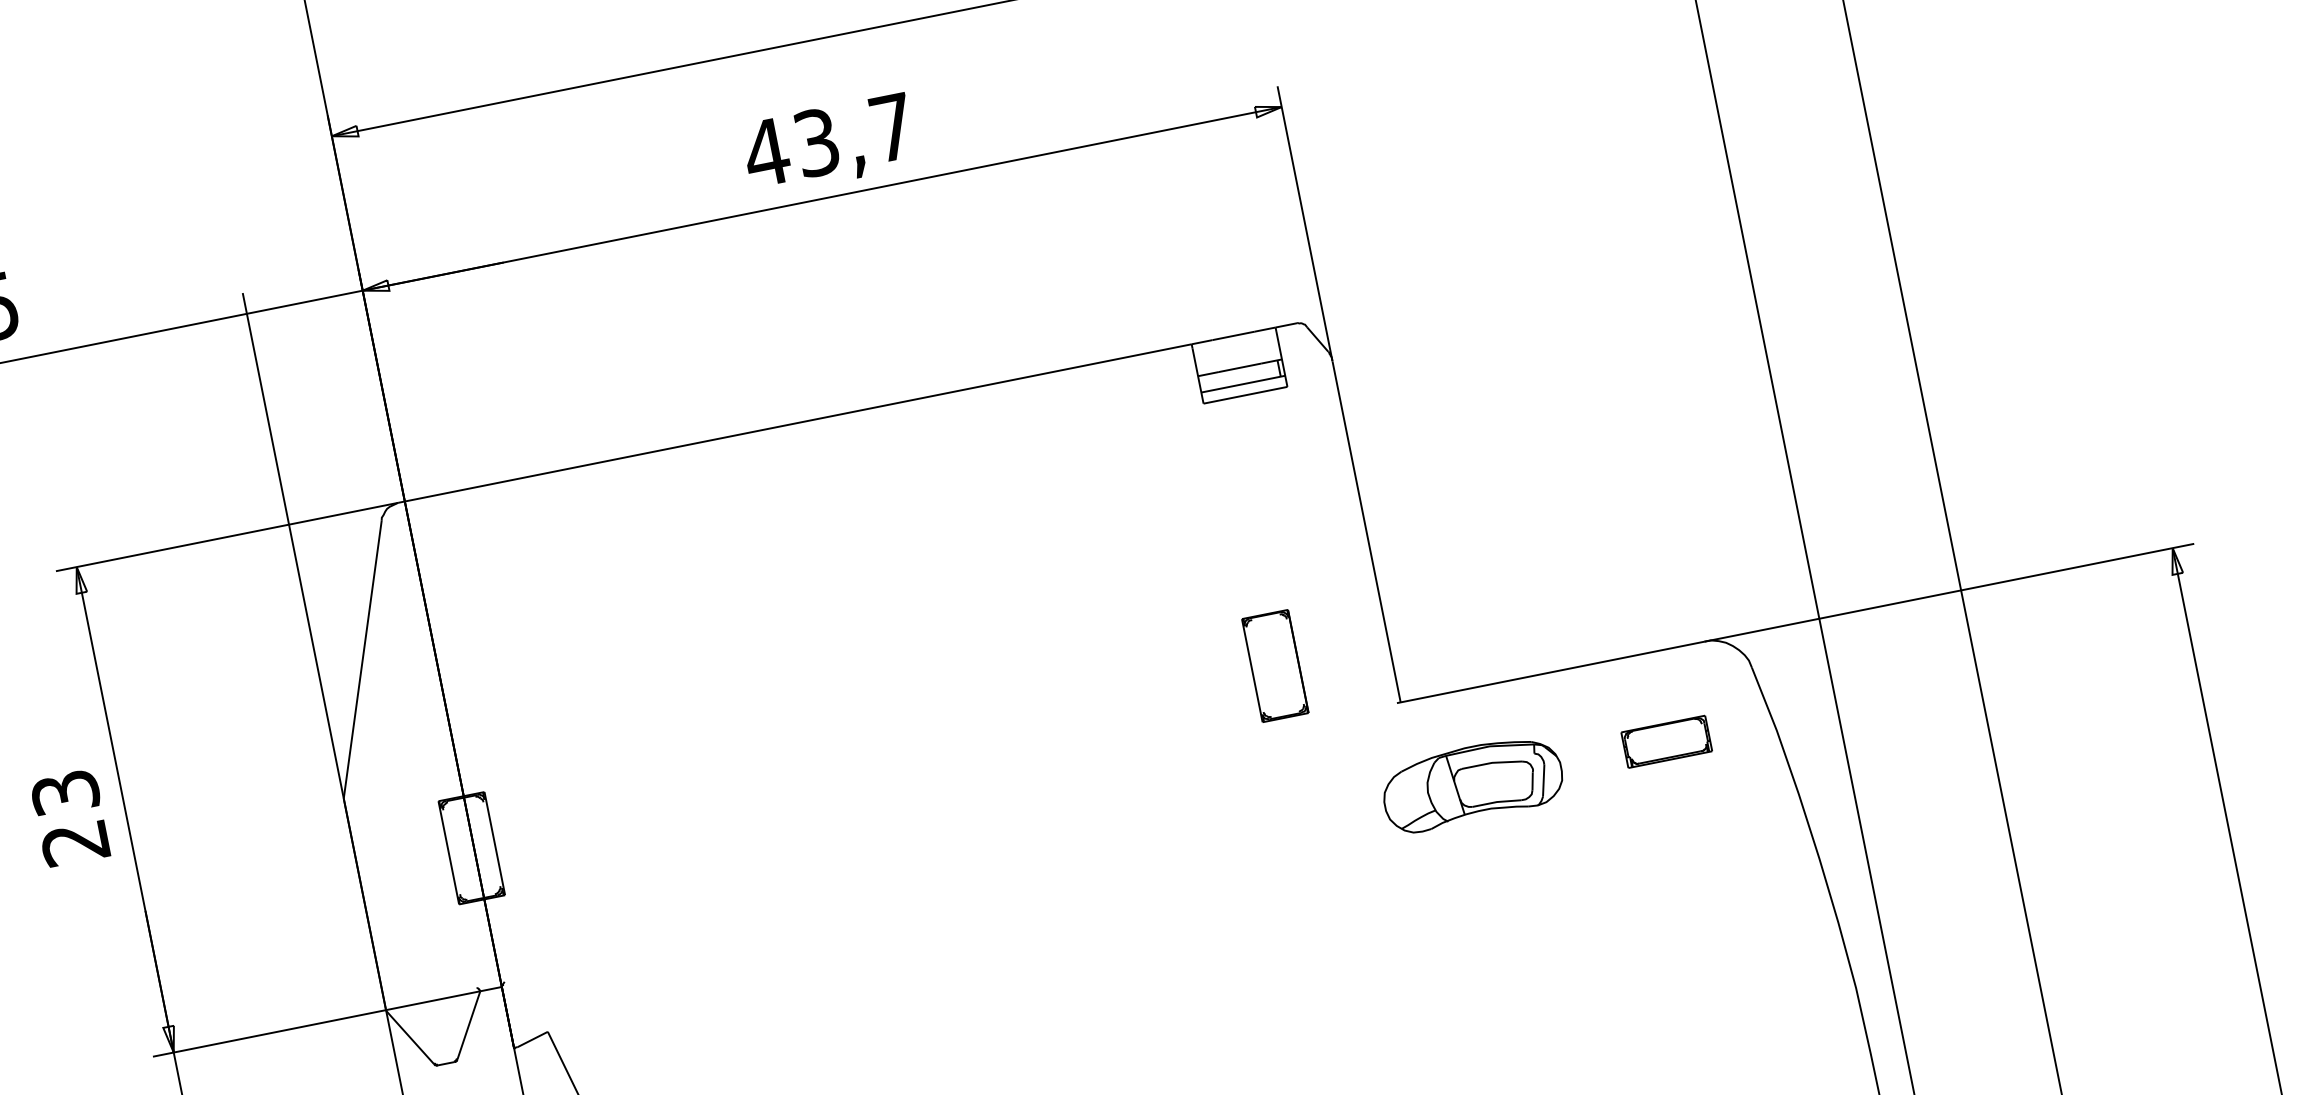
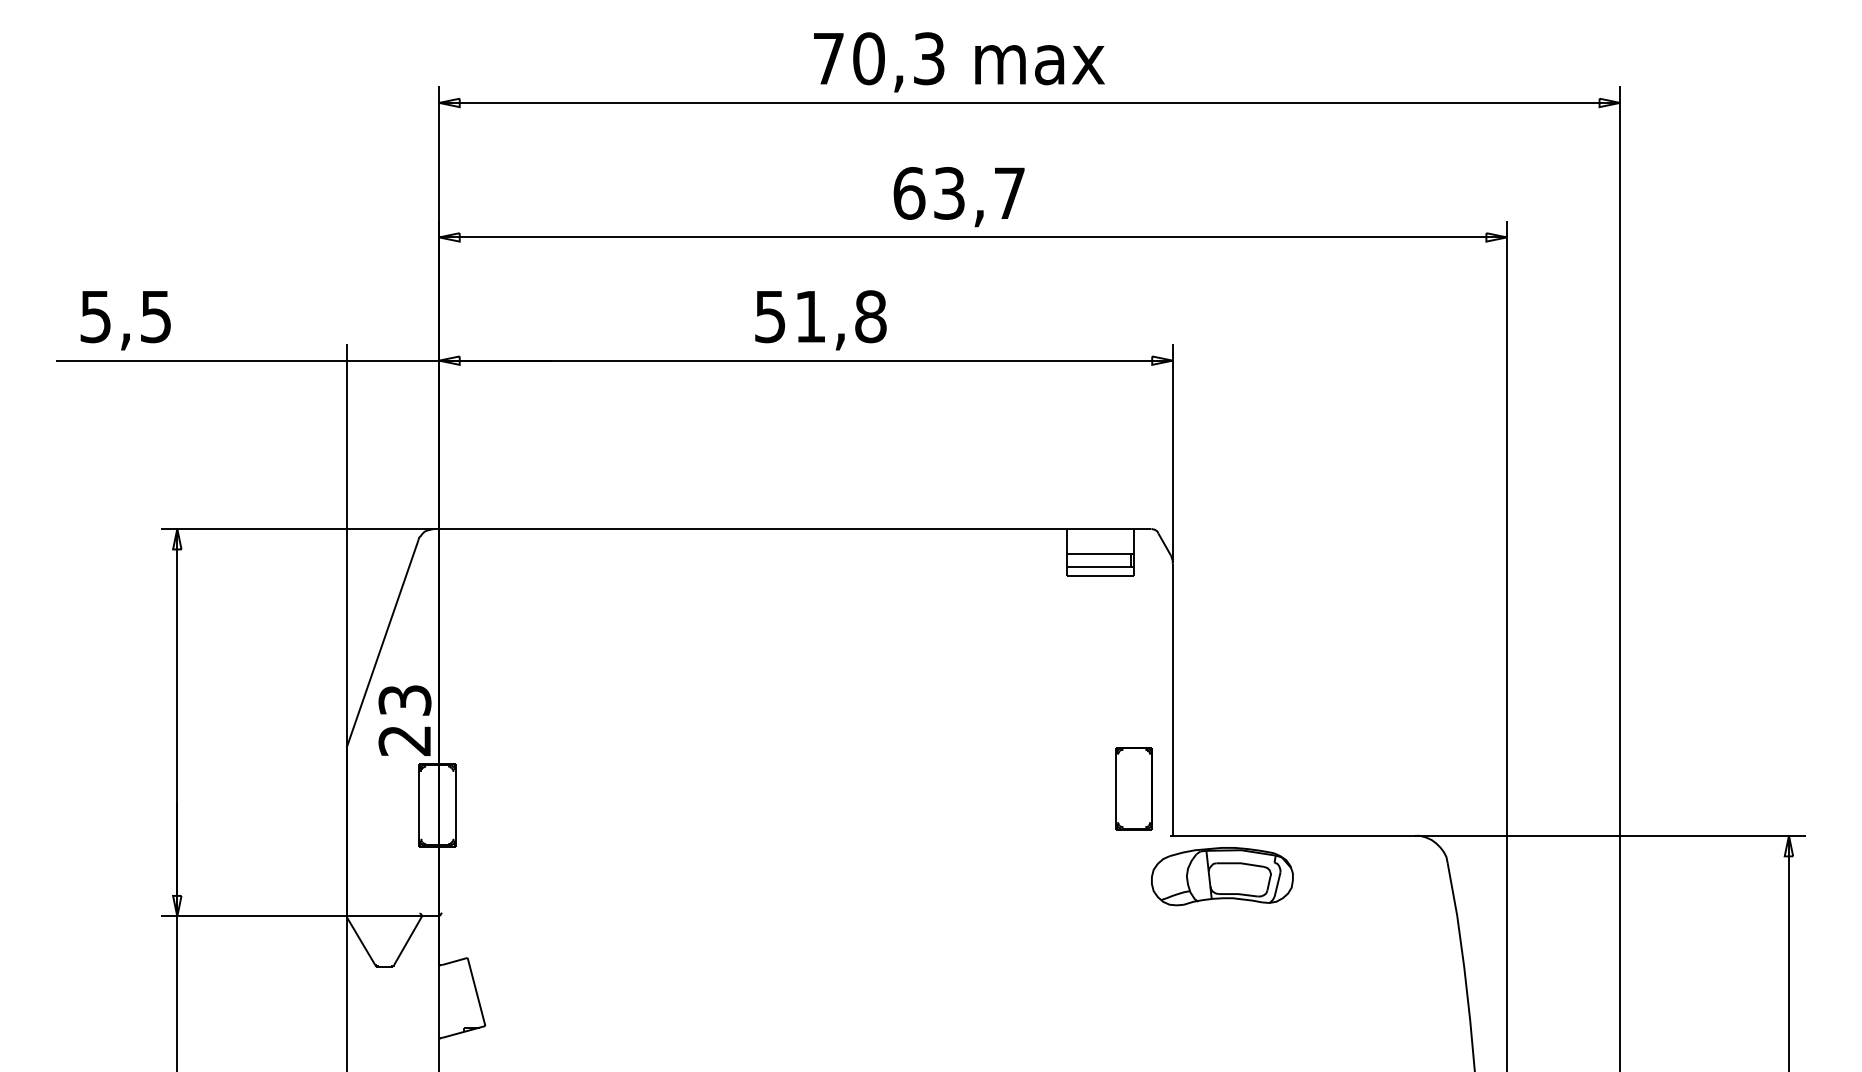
text: (828, 140) -> (819, 316), 43,7 -> 51,8
part: (1274, 665) -> (1133, 788), moved
part: (1666, 741) -> (1370, 906), removed
part: (1472, 783) -> (1222, 876), moved
text: (69, 818) -> (404, 720), moved

